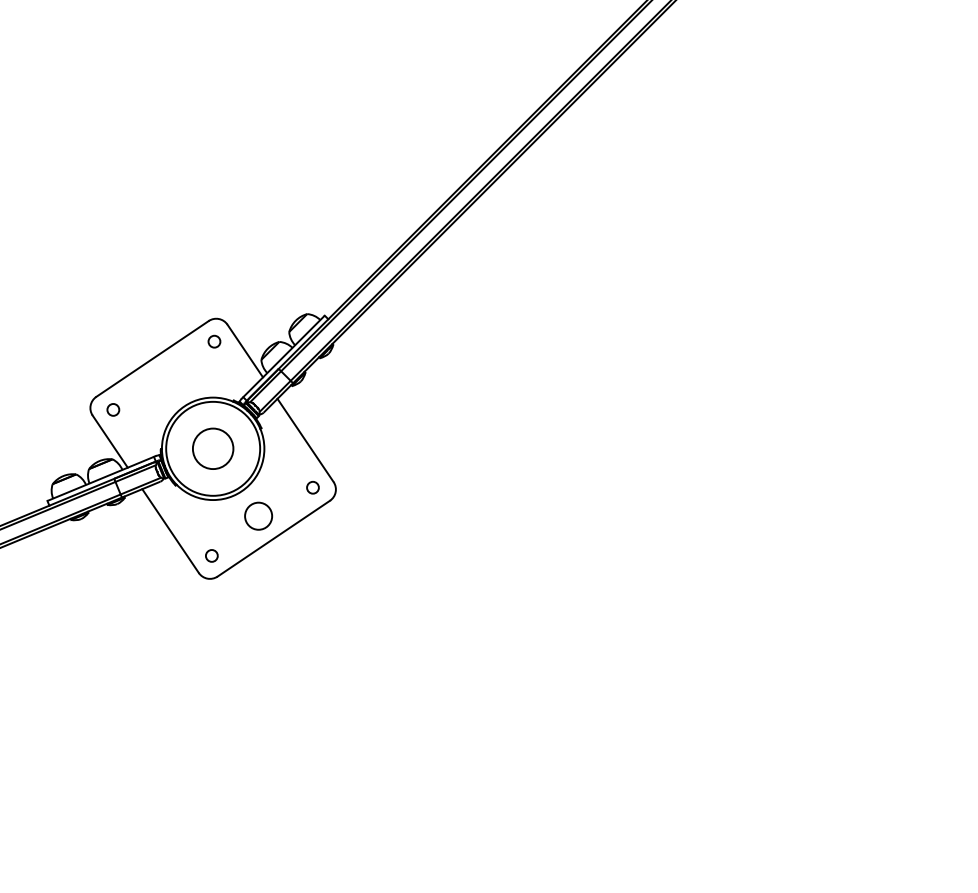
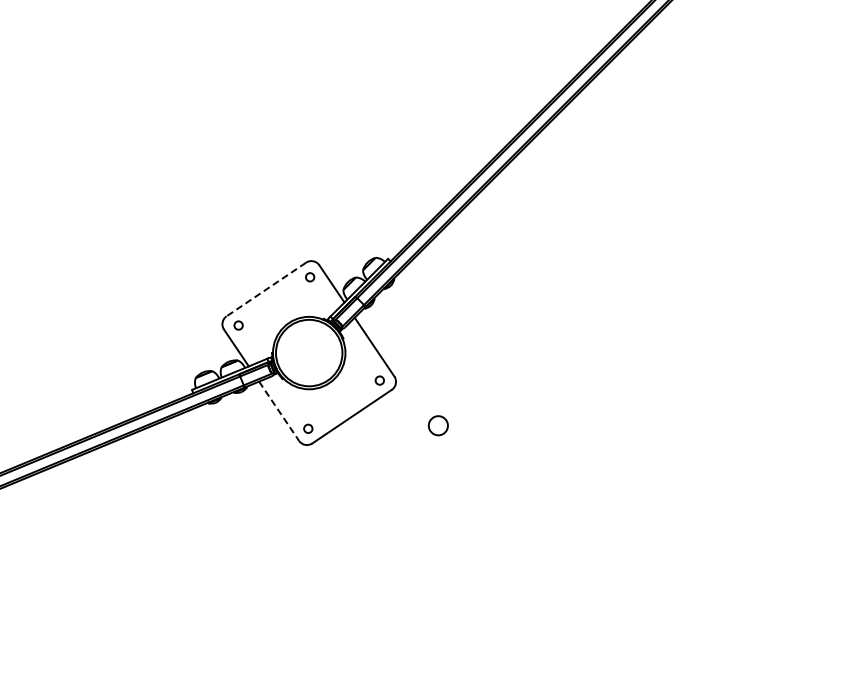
line: (152, 358) -> (266, 289), solid -> dashed
circle: (213, 448) -> (309, 352), removed
circle: (257, 515) -> (437, 425), moved
line: (171, 531) -> (279, 411), solid -> dashed

